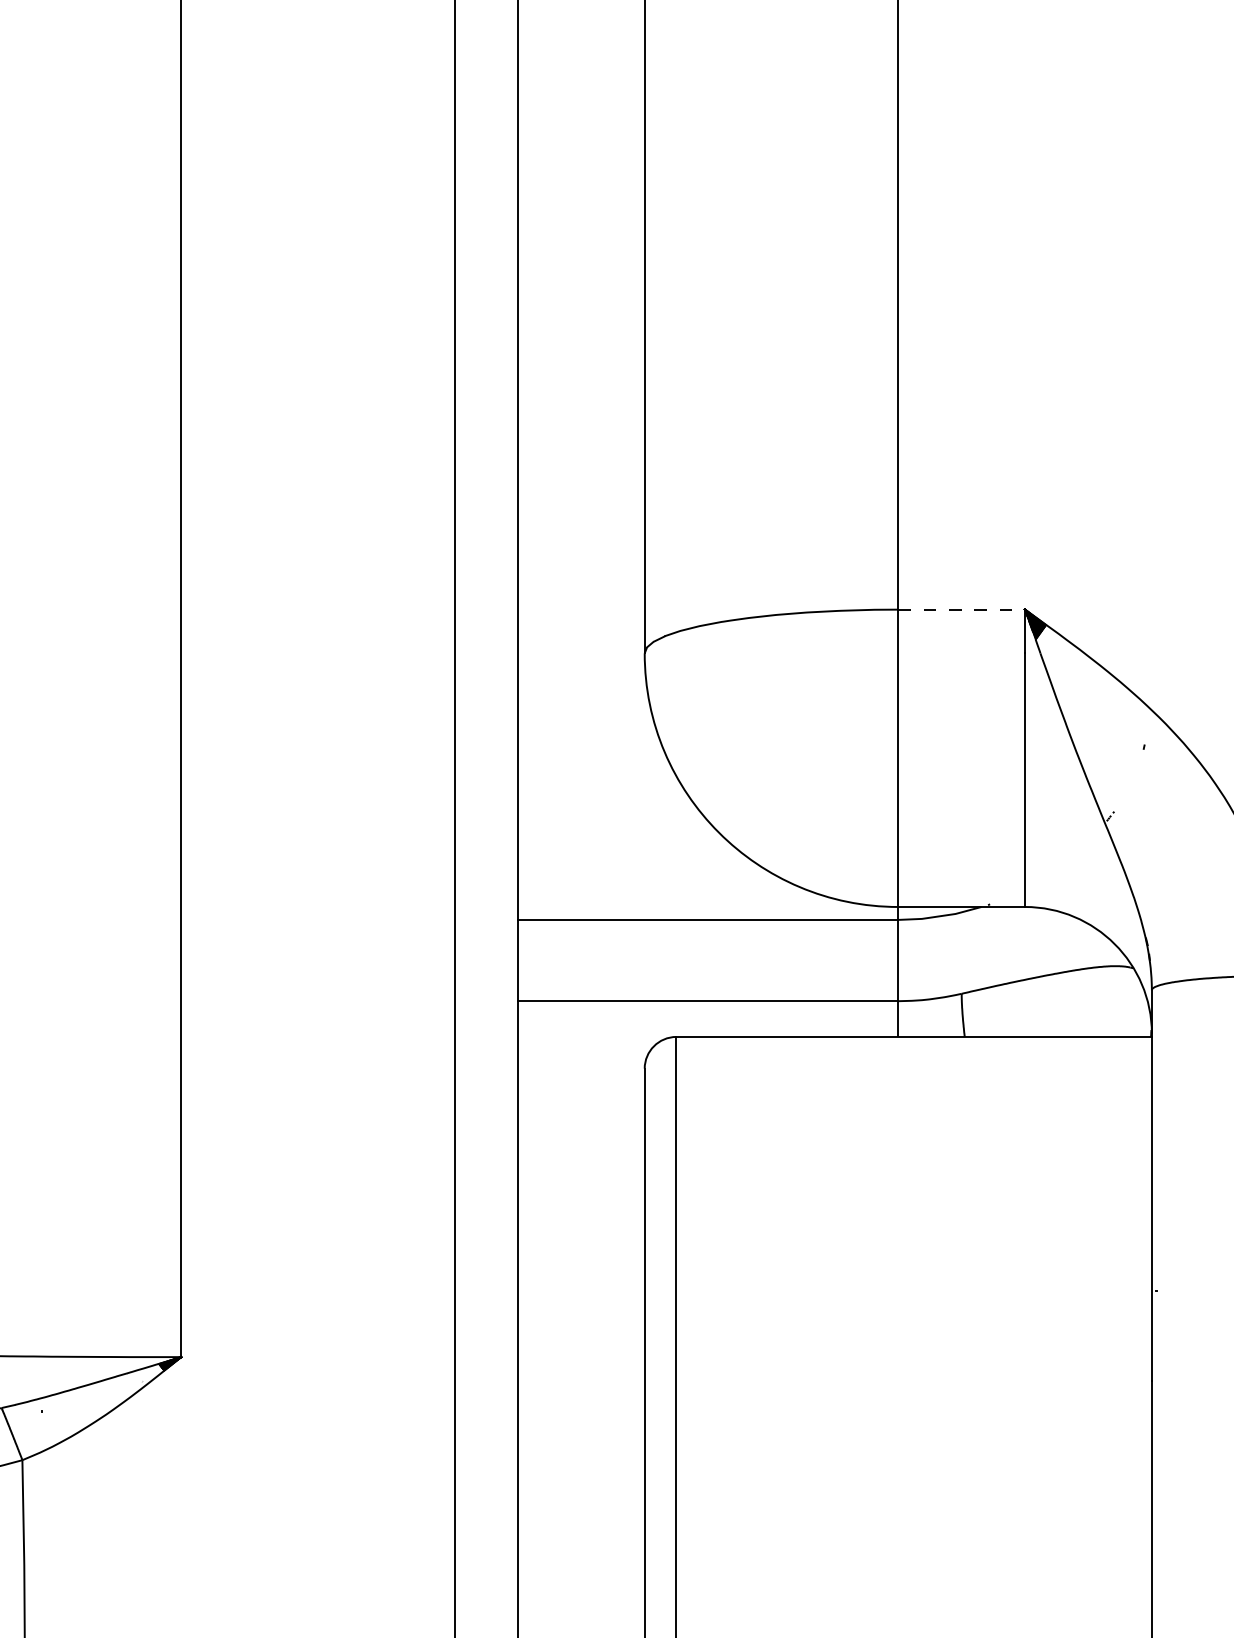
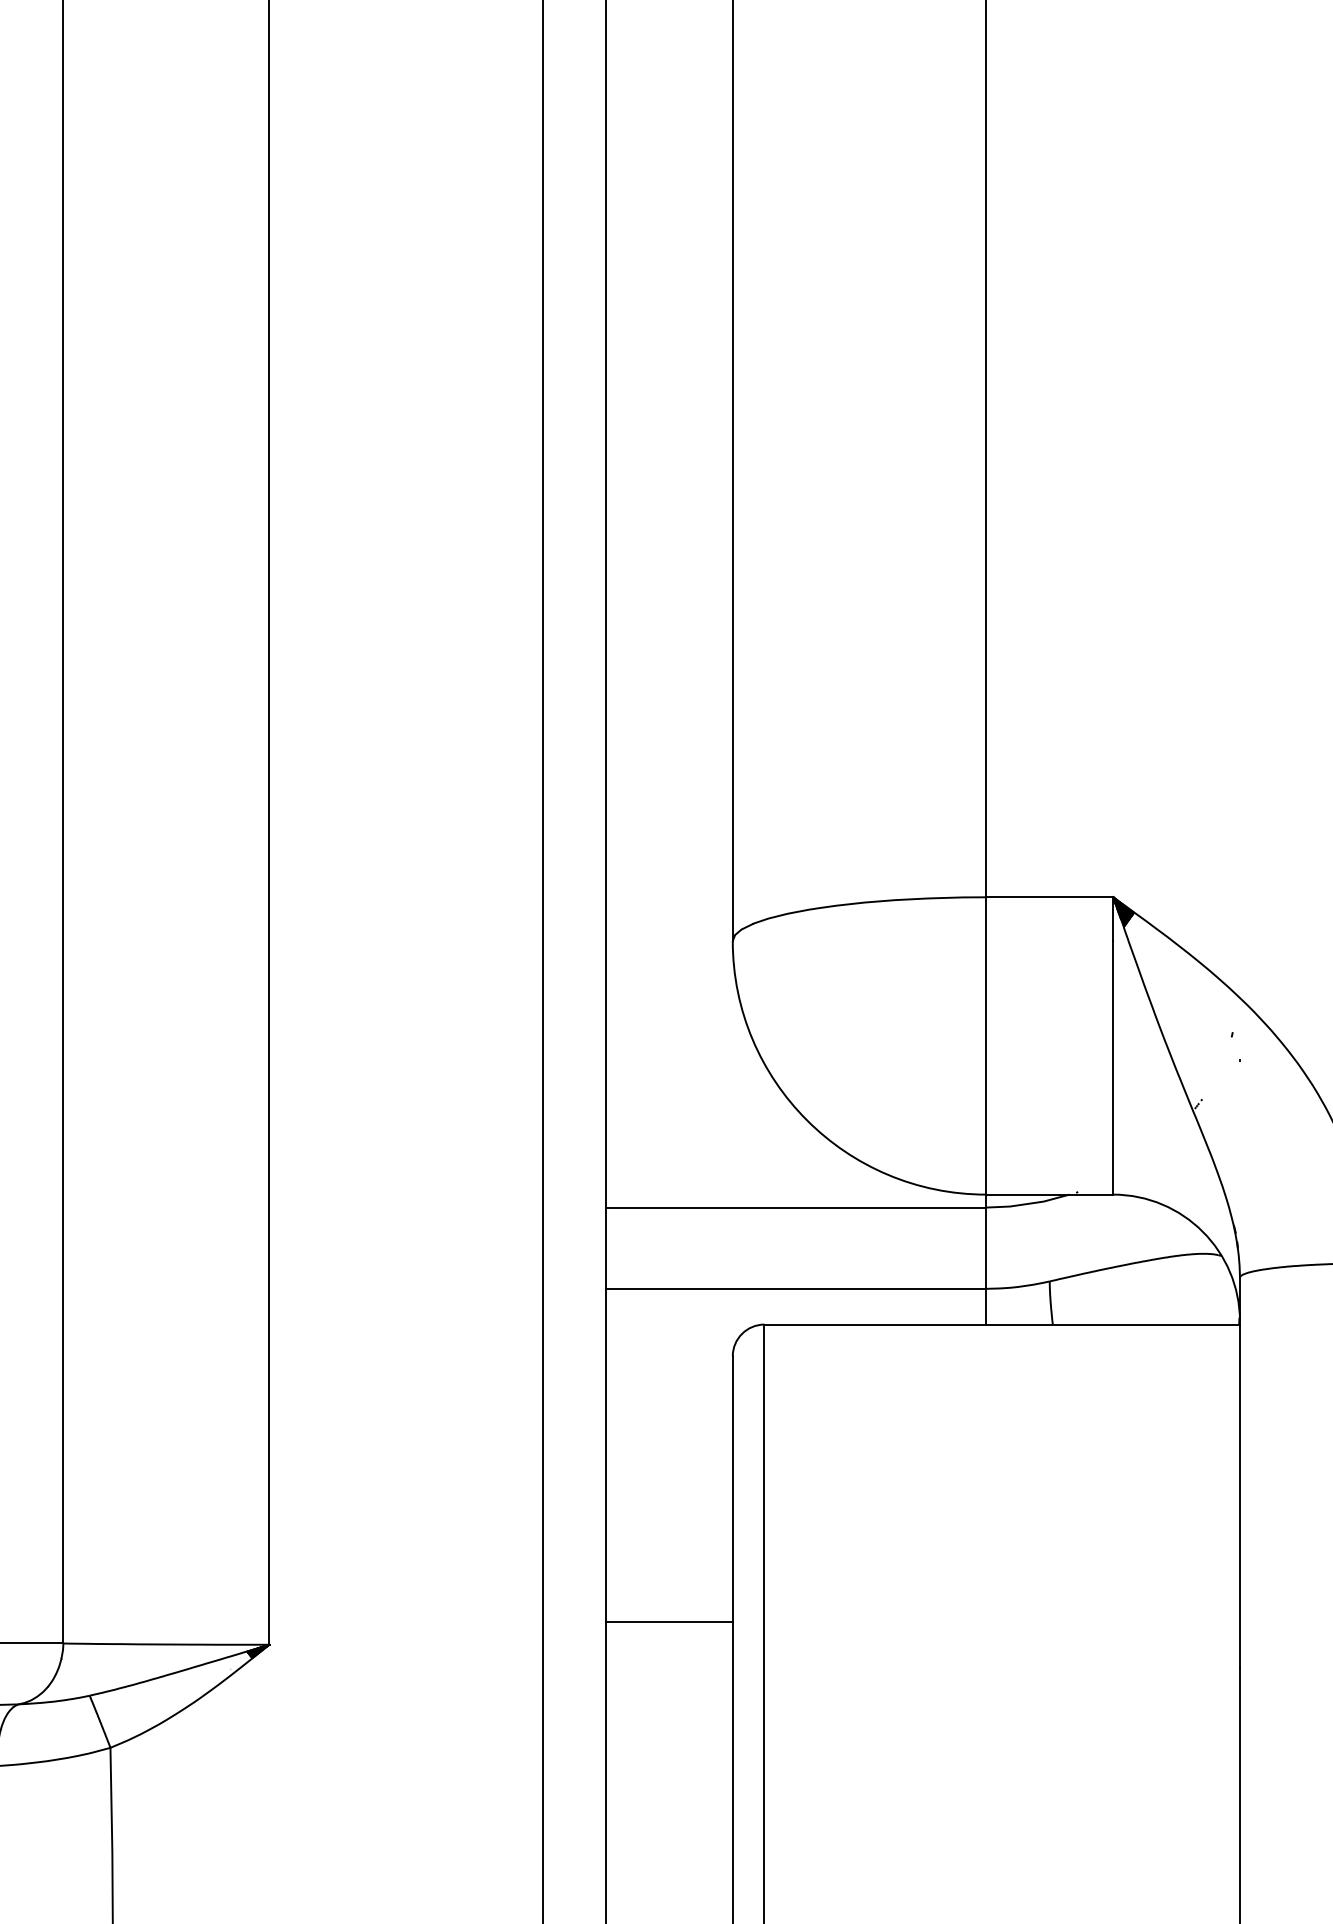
line: (962, 609) -> (1050, 897), dashed -> solid
line: (580, 1333) -> (668, 1621), added

